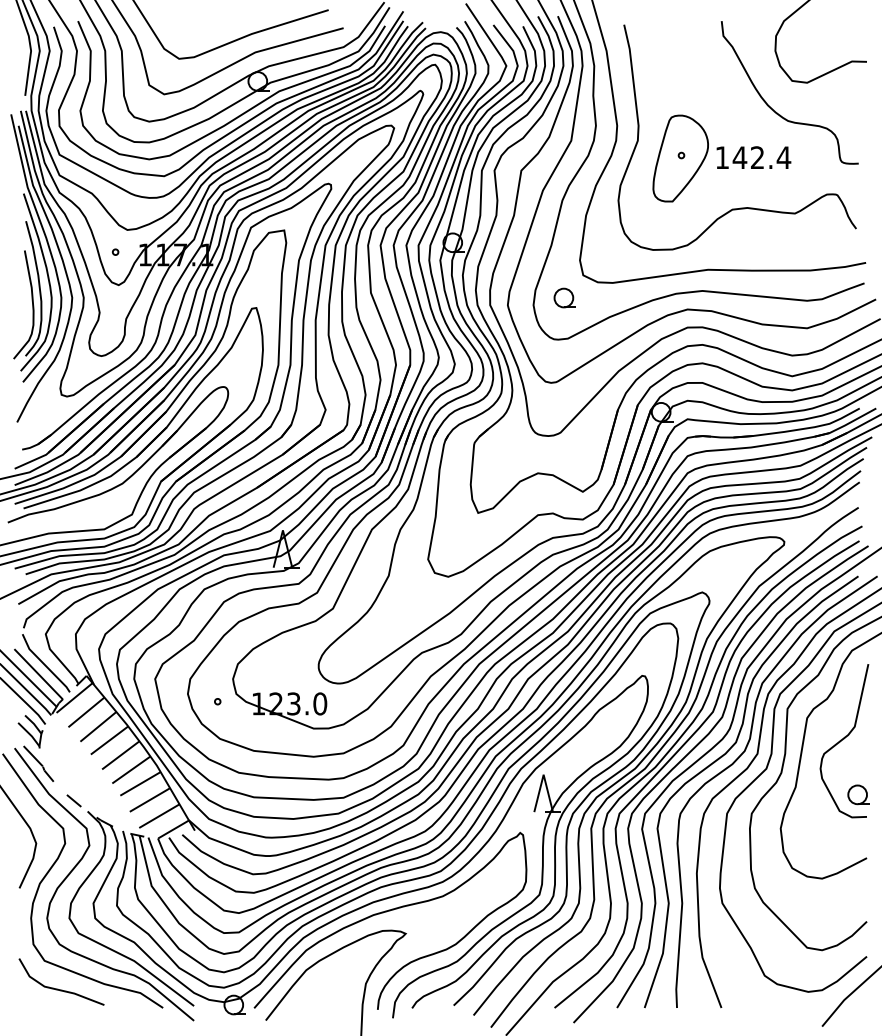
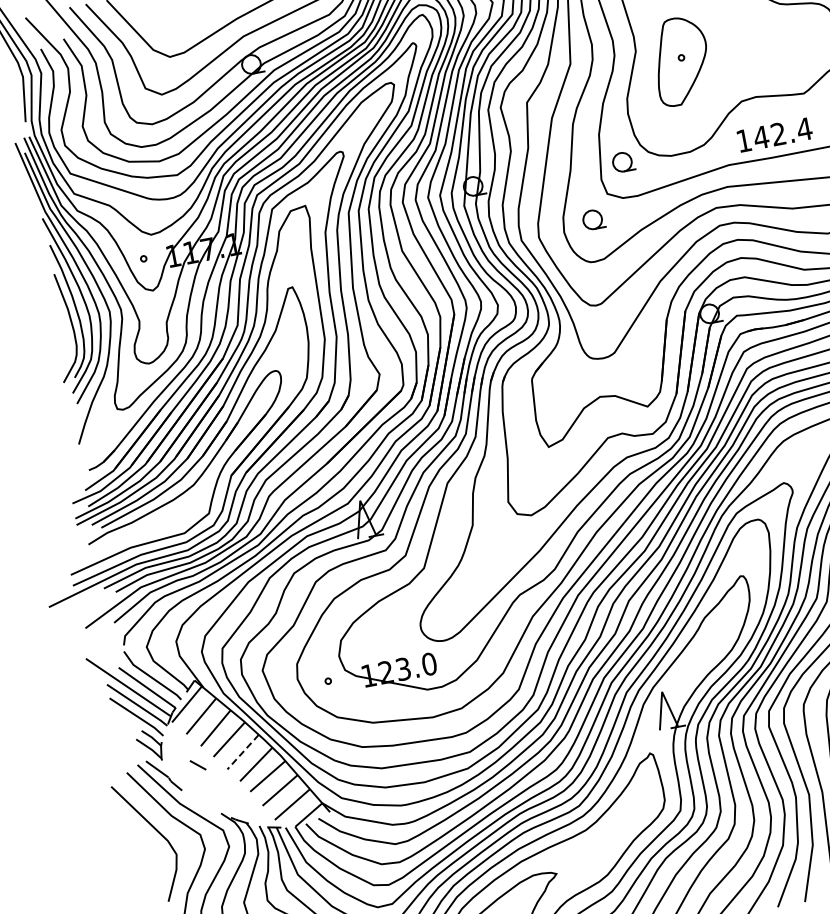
text: (753, 157) -> (774, 134), moved
part: (604, 246) -> (622, 161), added
line: (120, 755) -> (242, 752), solid -> dashed
line: (73, 800) -> (197, 765), moved

